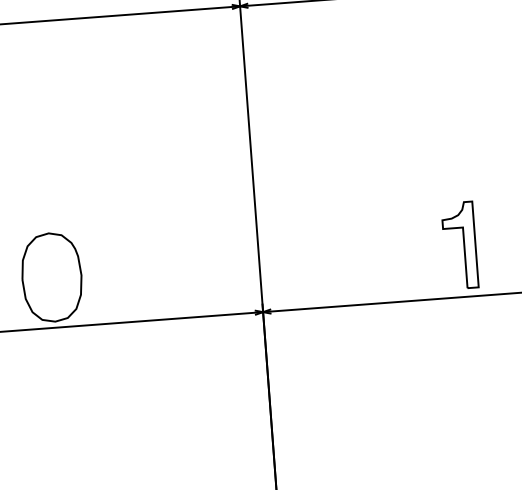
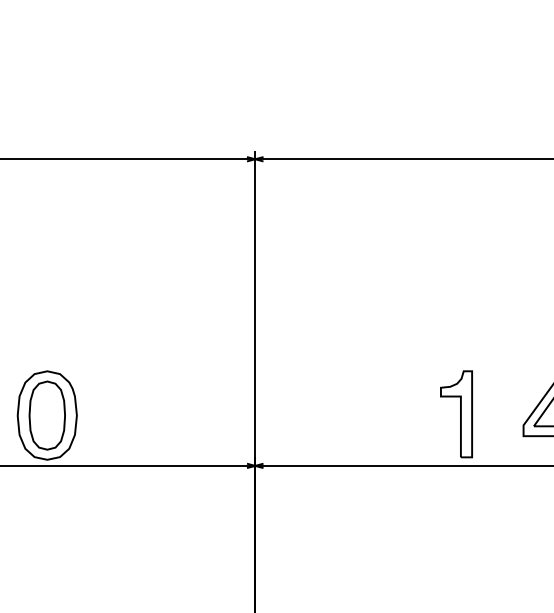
part: (51, 277) -> (46, 415), added

